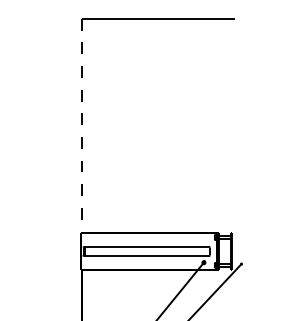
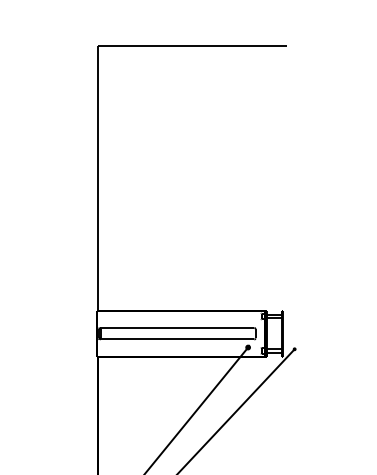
line: (82, 125) -> (97, 178), dashed -> solid

